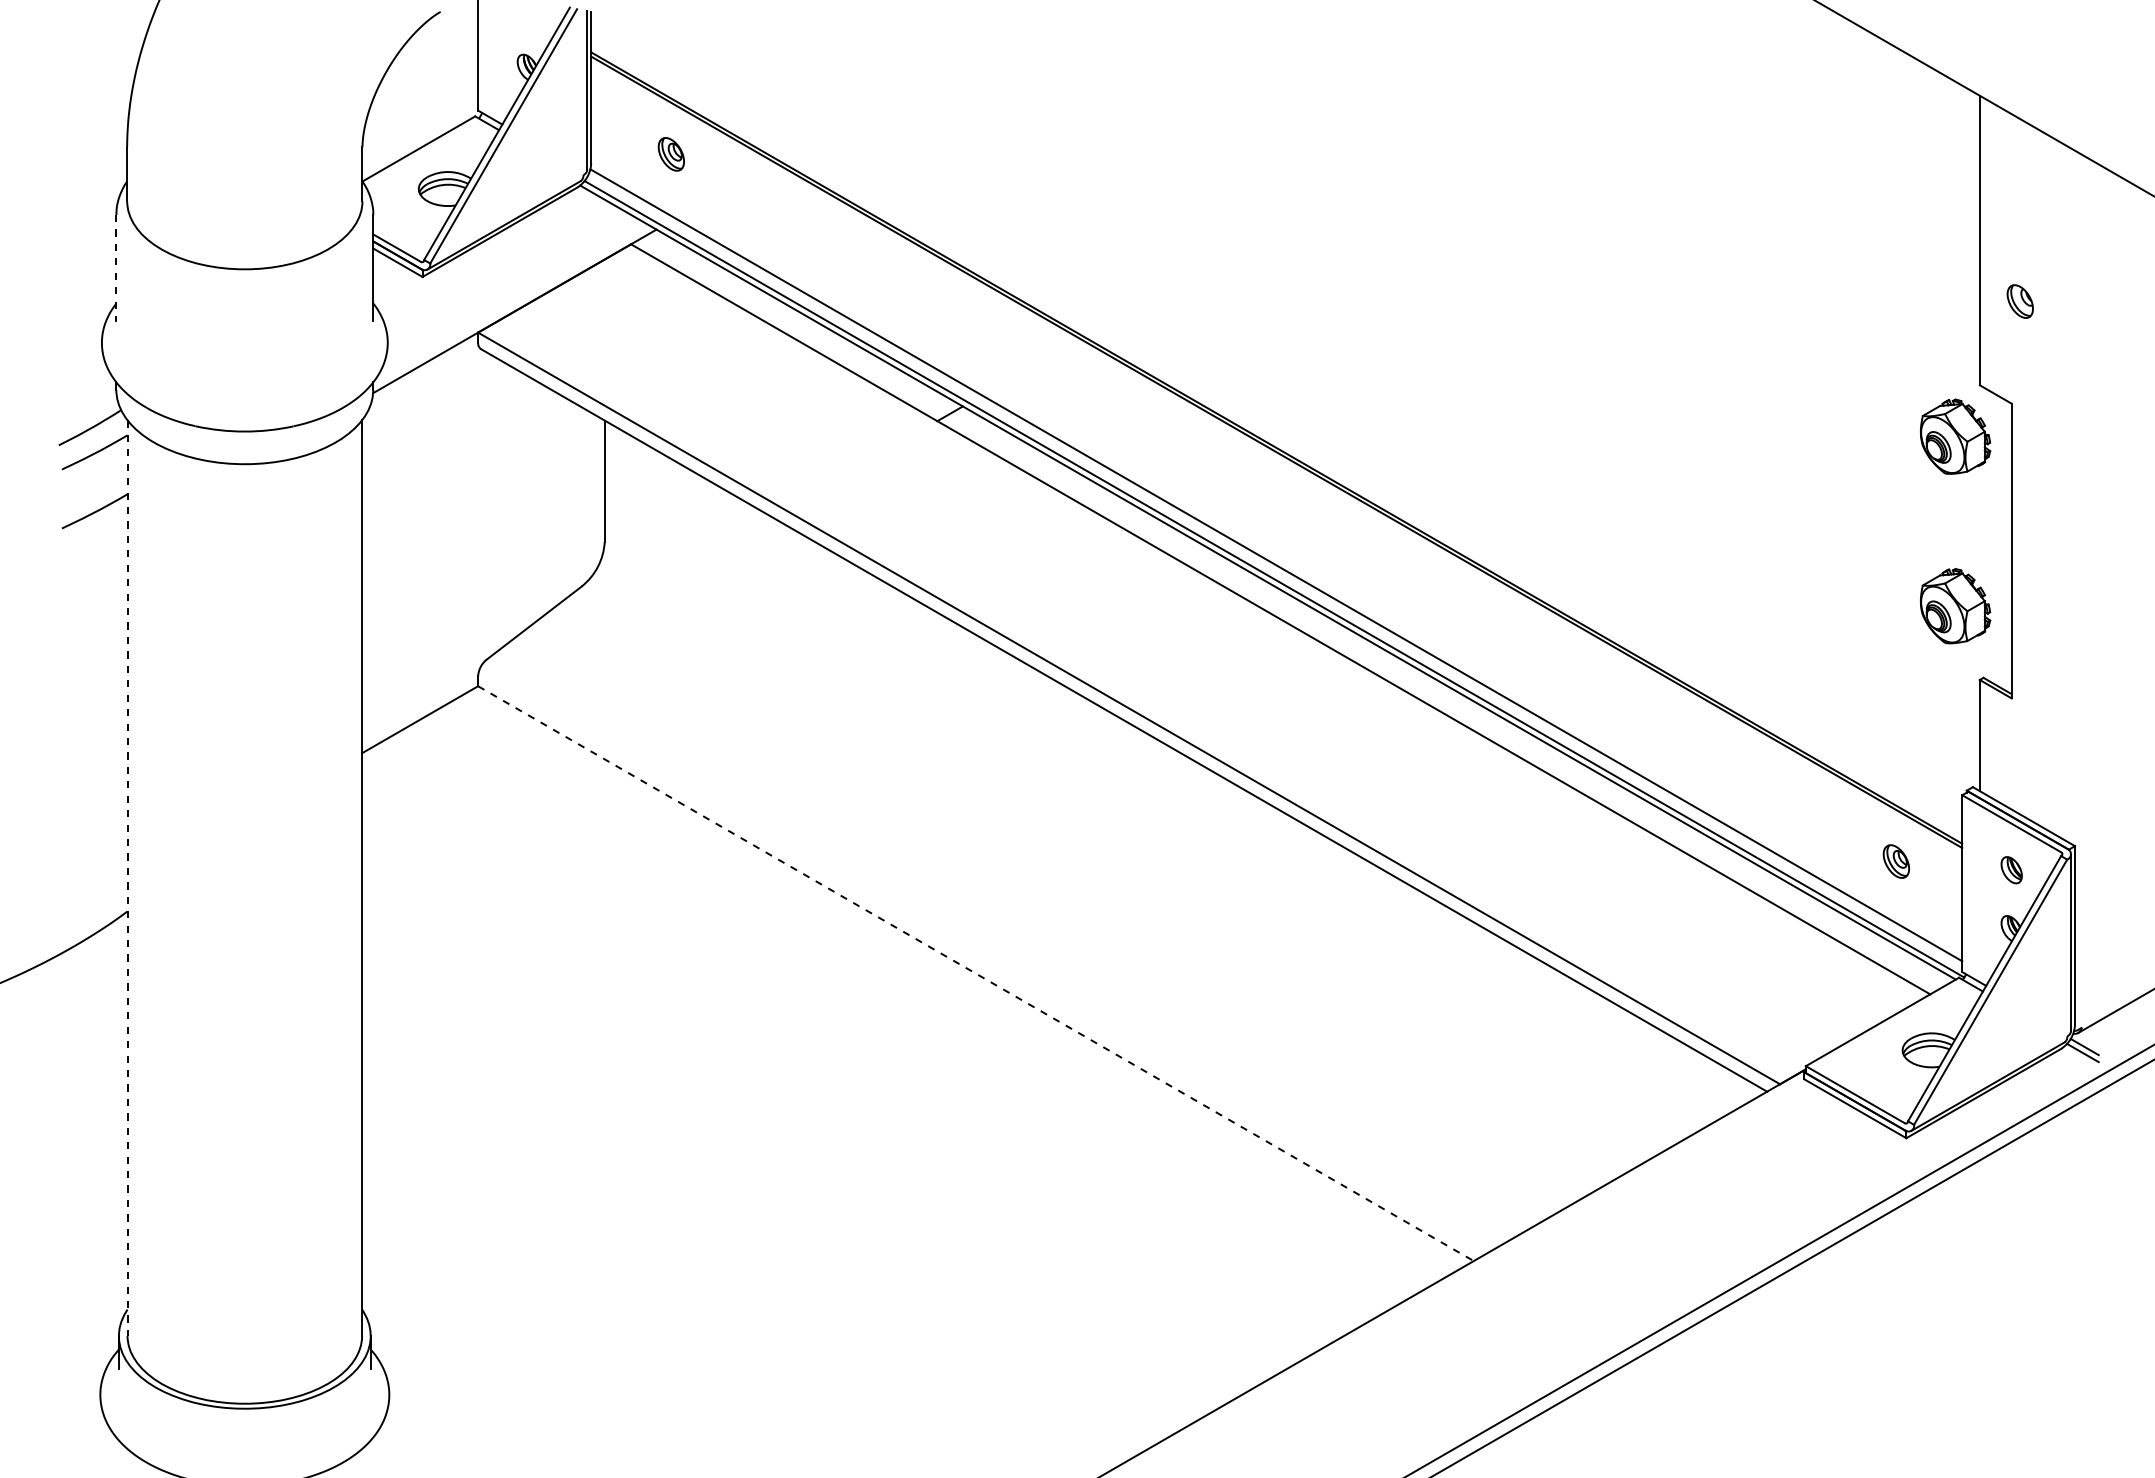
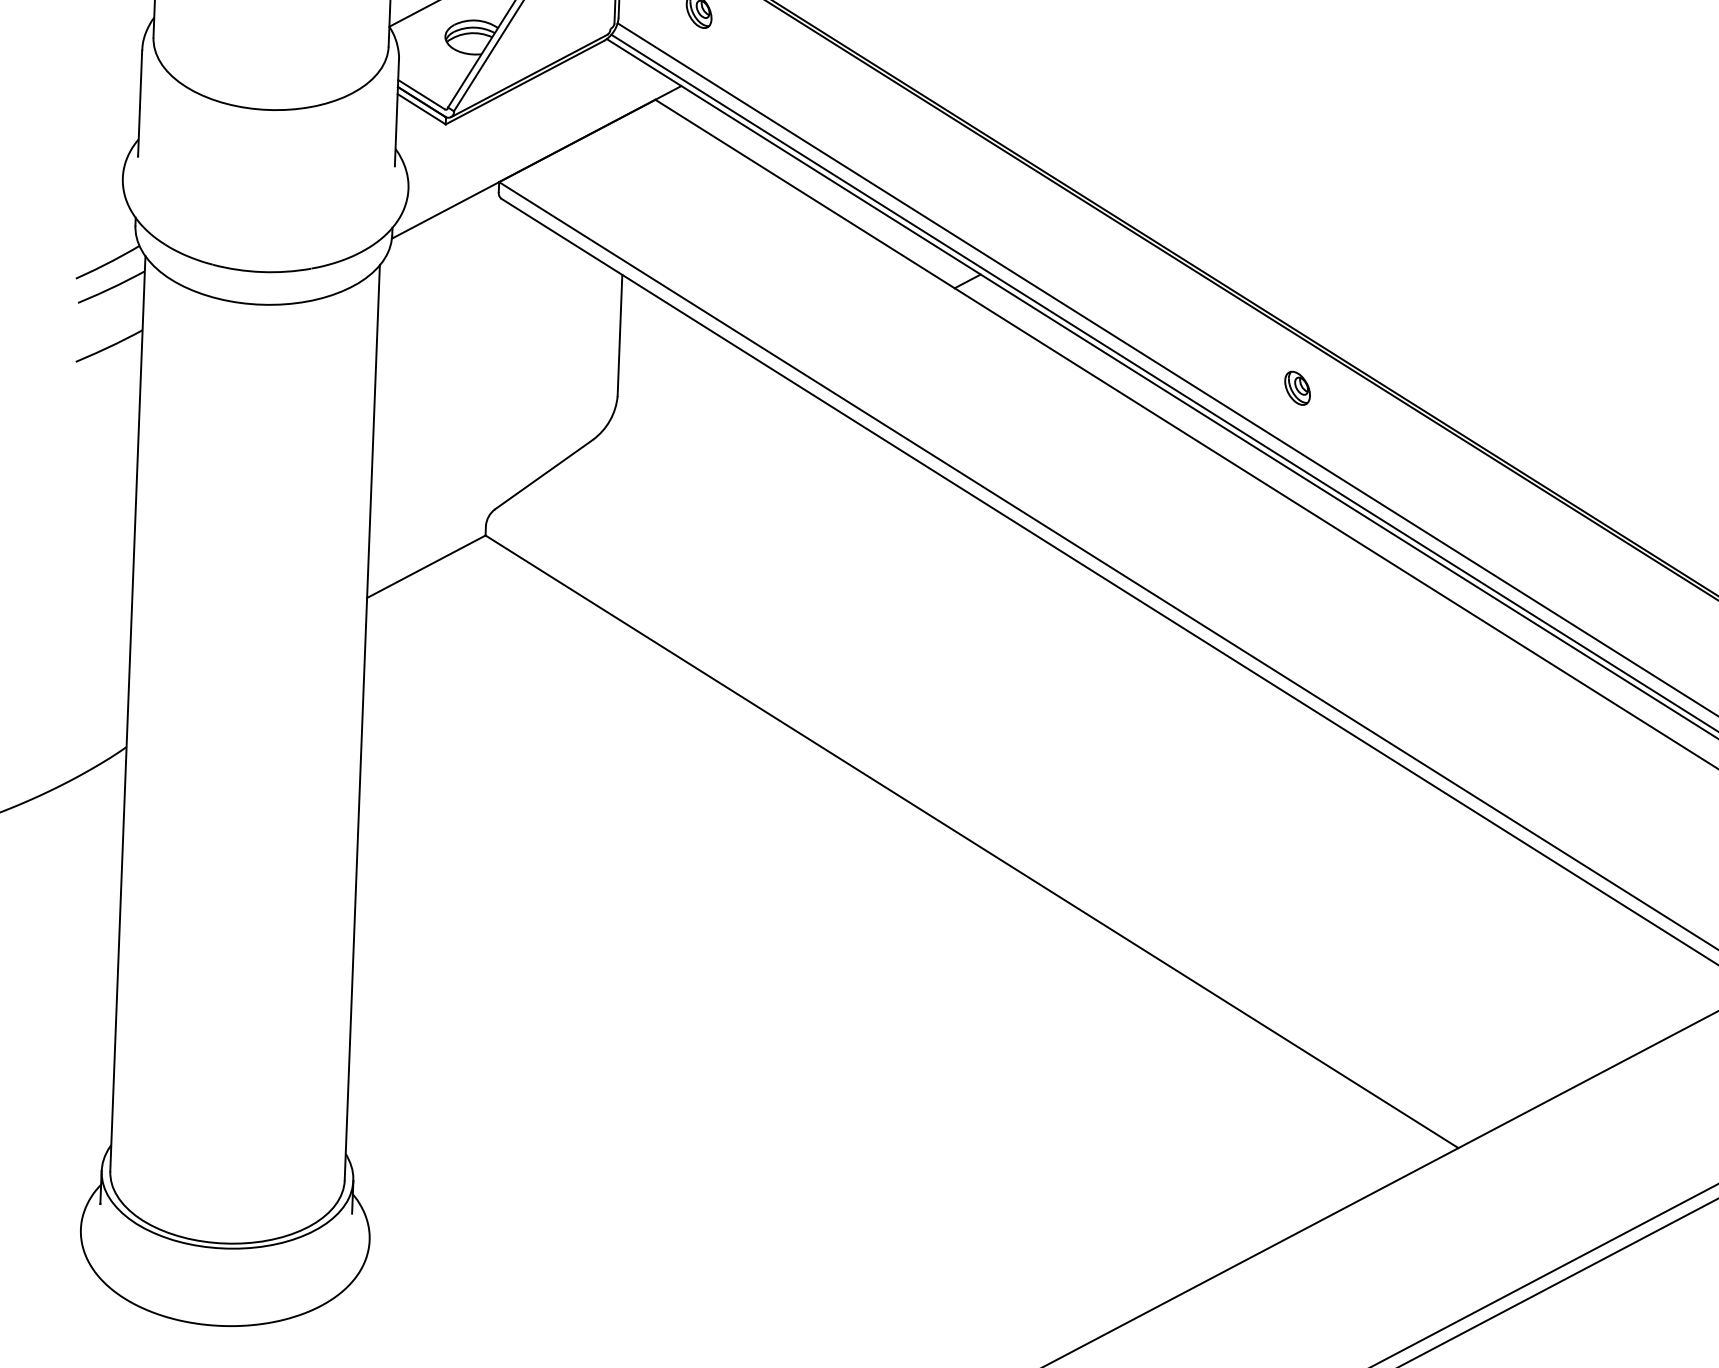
line: (116, 267) -> (140, 103), dashed -> solid
part: (1283, 507) -> (1297, 387), added
line: (127, 878) -> (127, 714), dashed -> solid
line: (975, 973) -> (971, 841), dashed -> solid

